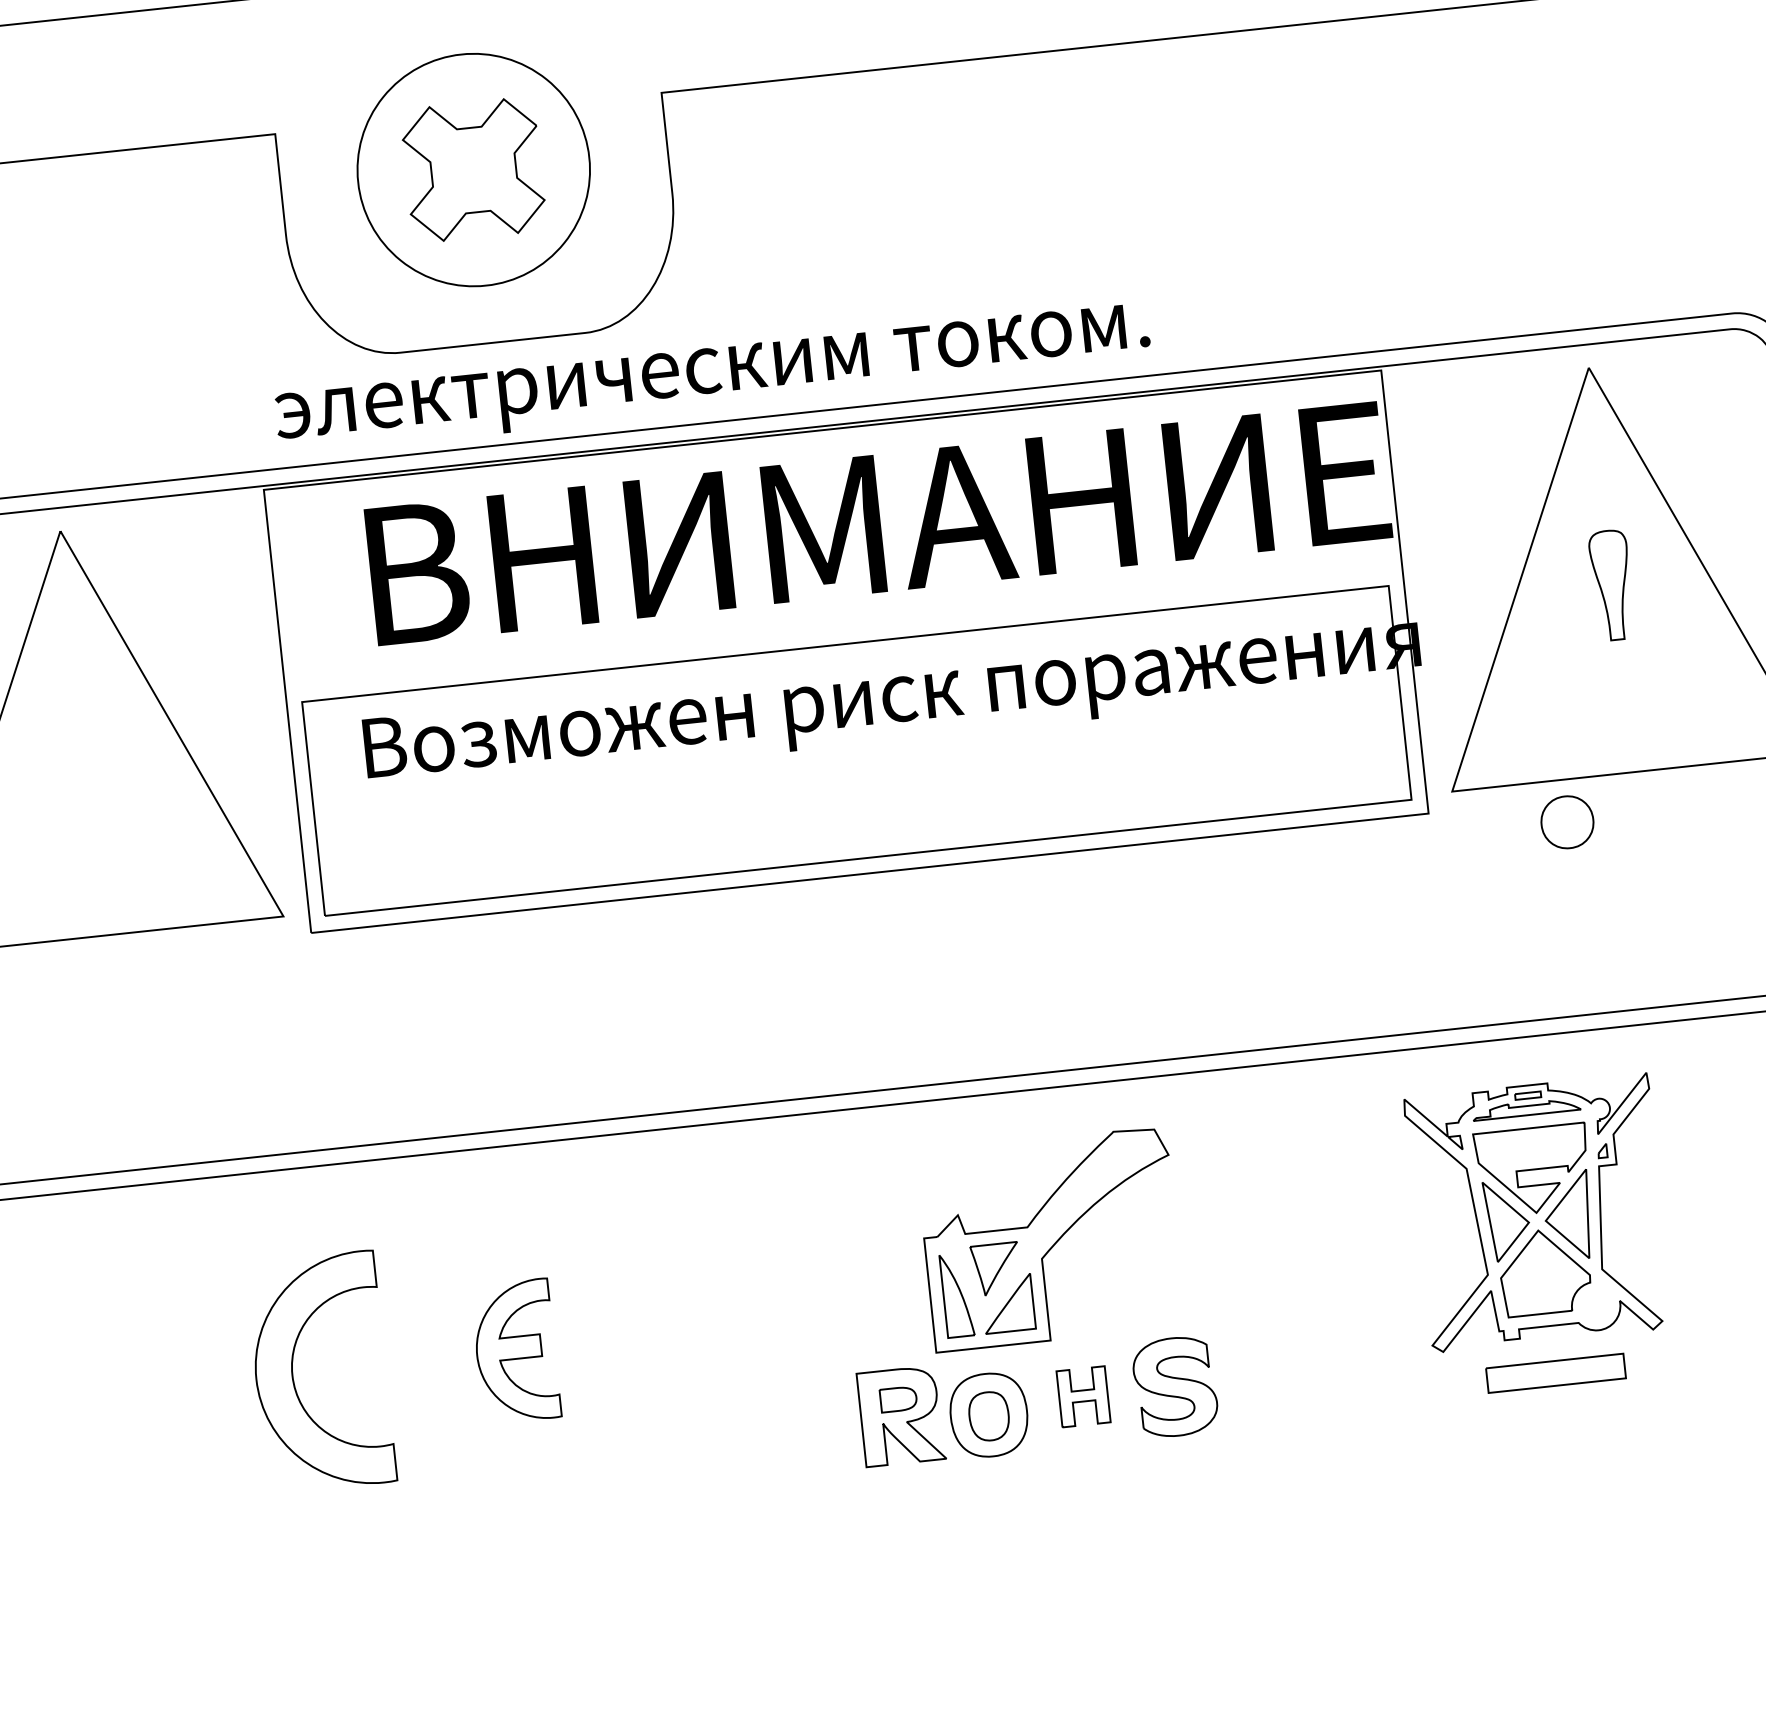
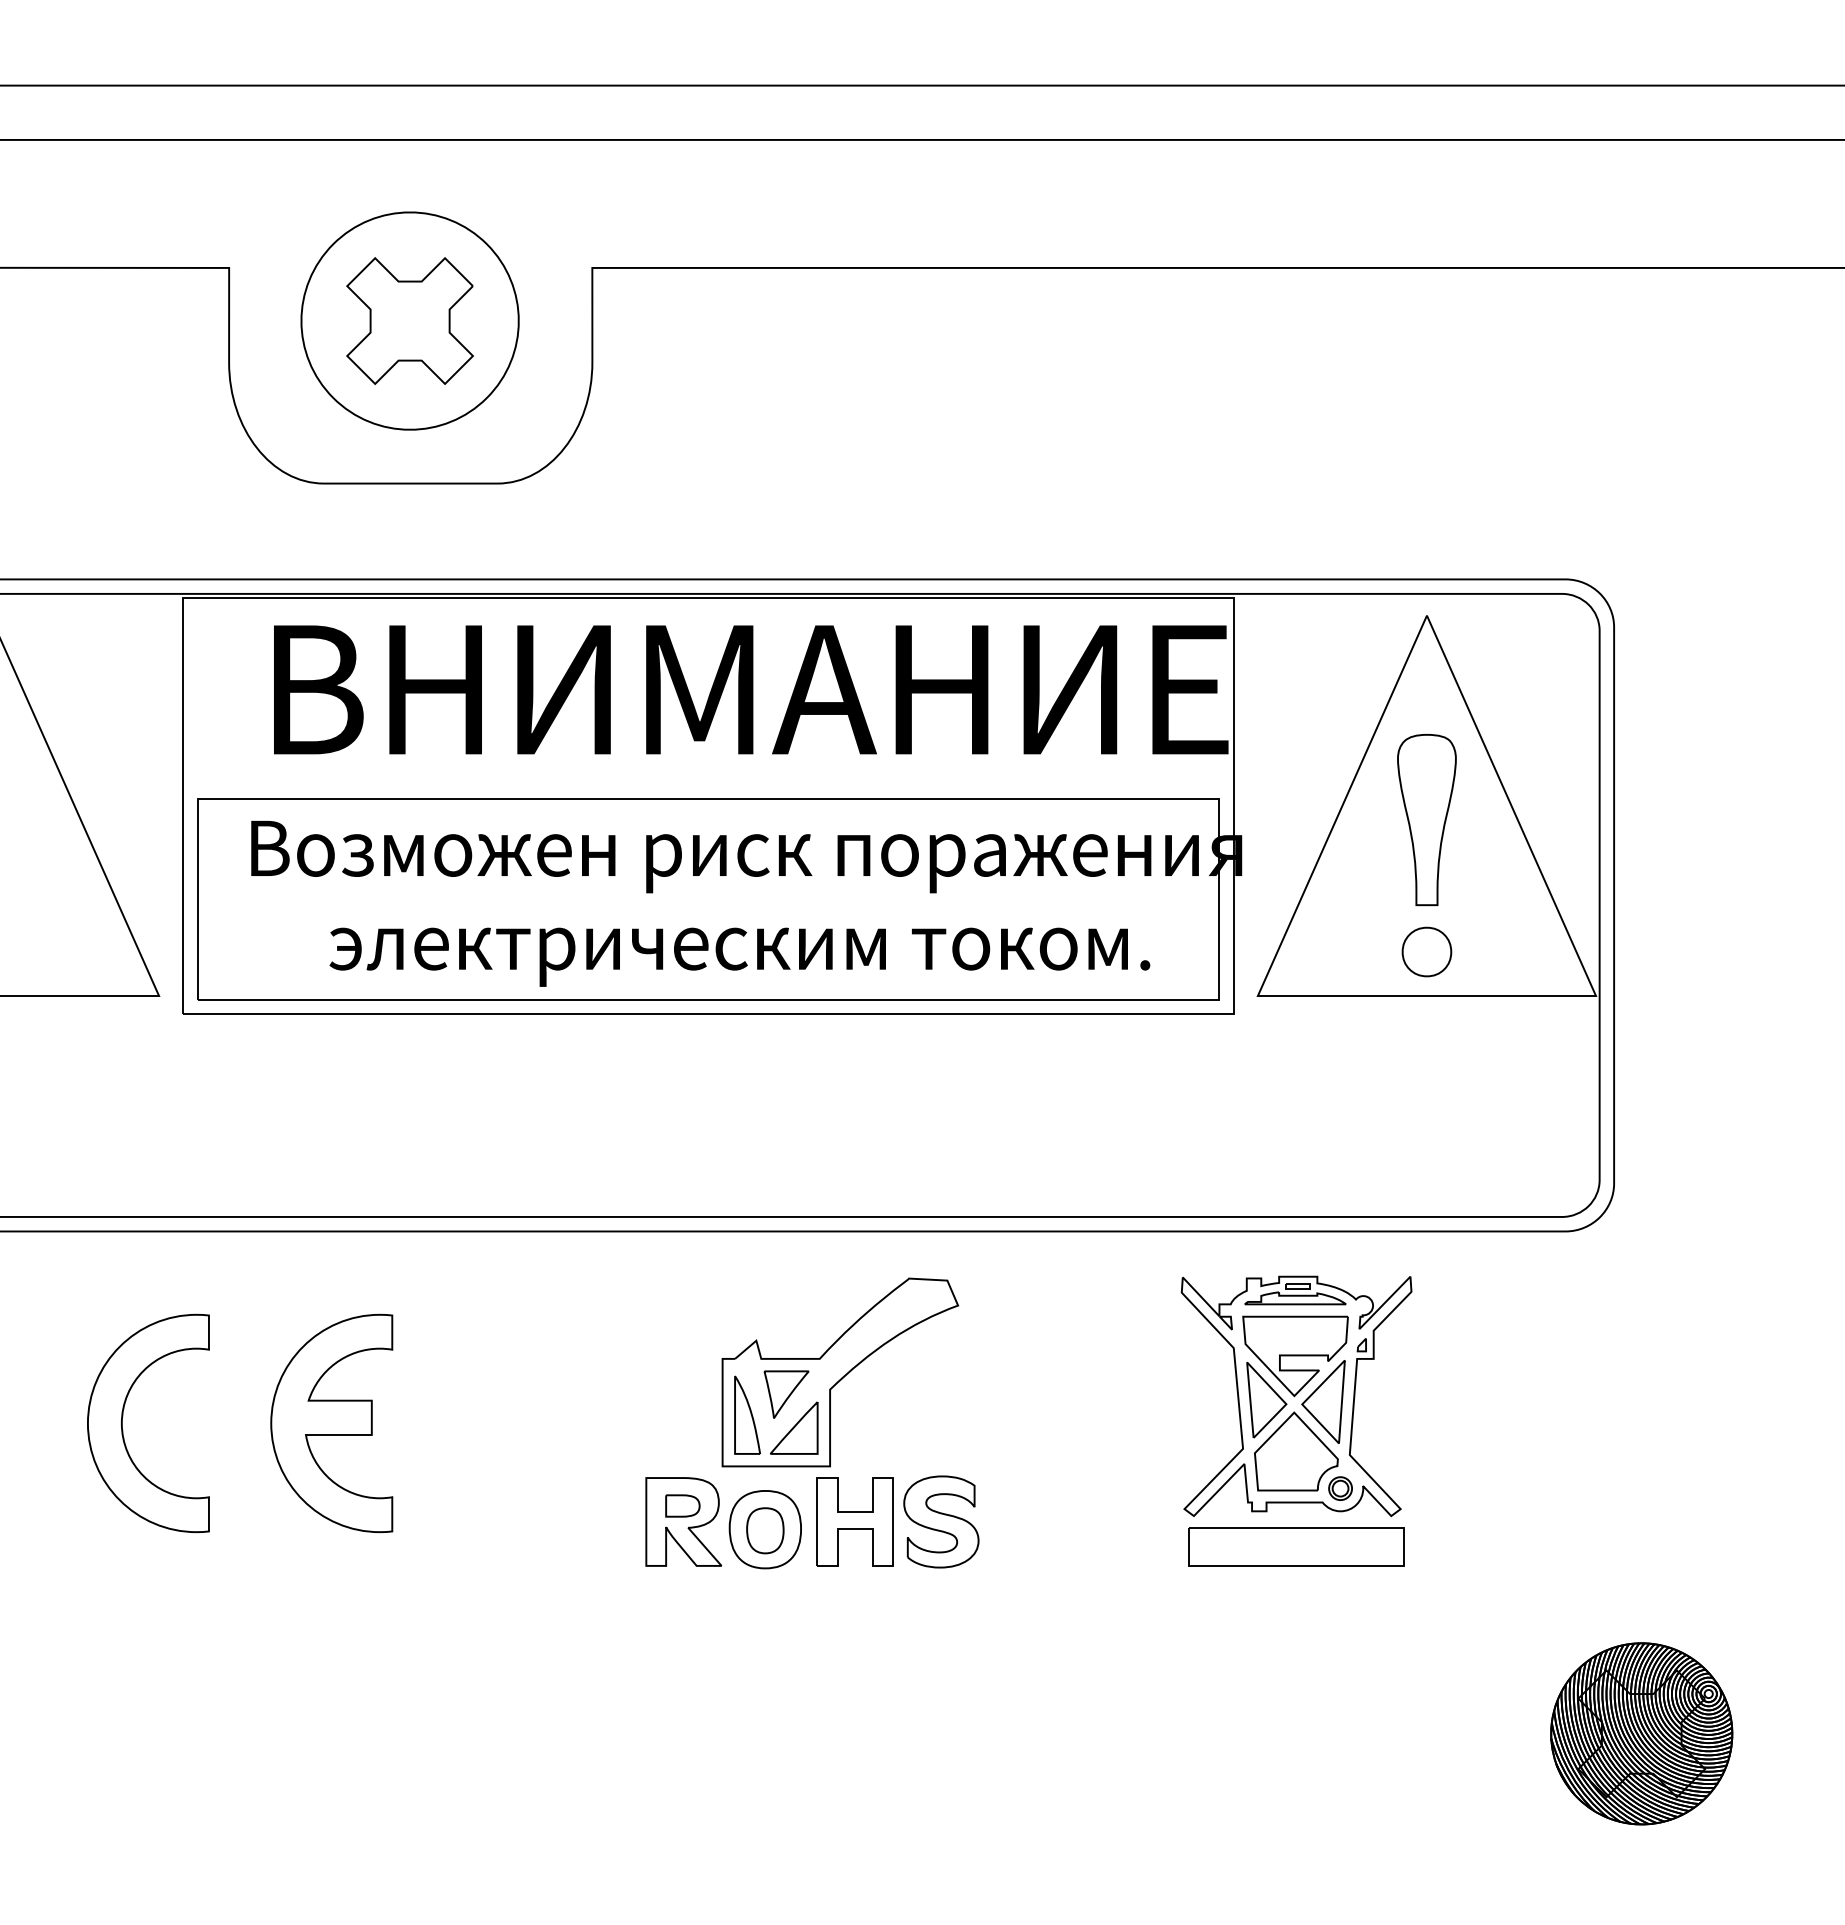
text: (712, 378) -> (739, 956), moved
part: (1611, 585) -> (1426, 820), size x1.67
part: (1566, 821) -> (1426, 951), moved
part: (1596, 1306) -> (1340, 1488), added
part: (515, 1351) -> (331, 1423), size x1.67
part: (1555, 1372) -> (1296, 1546), size x1.67
part: (1082, 1396) -> (854, 1521), size x1.67

